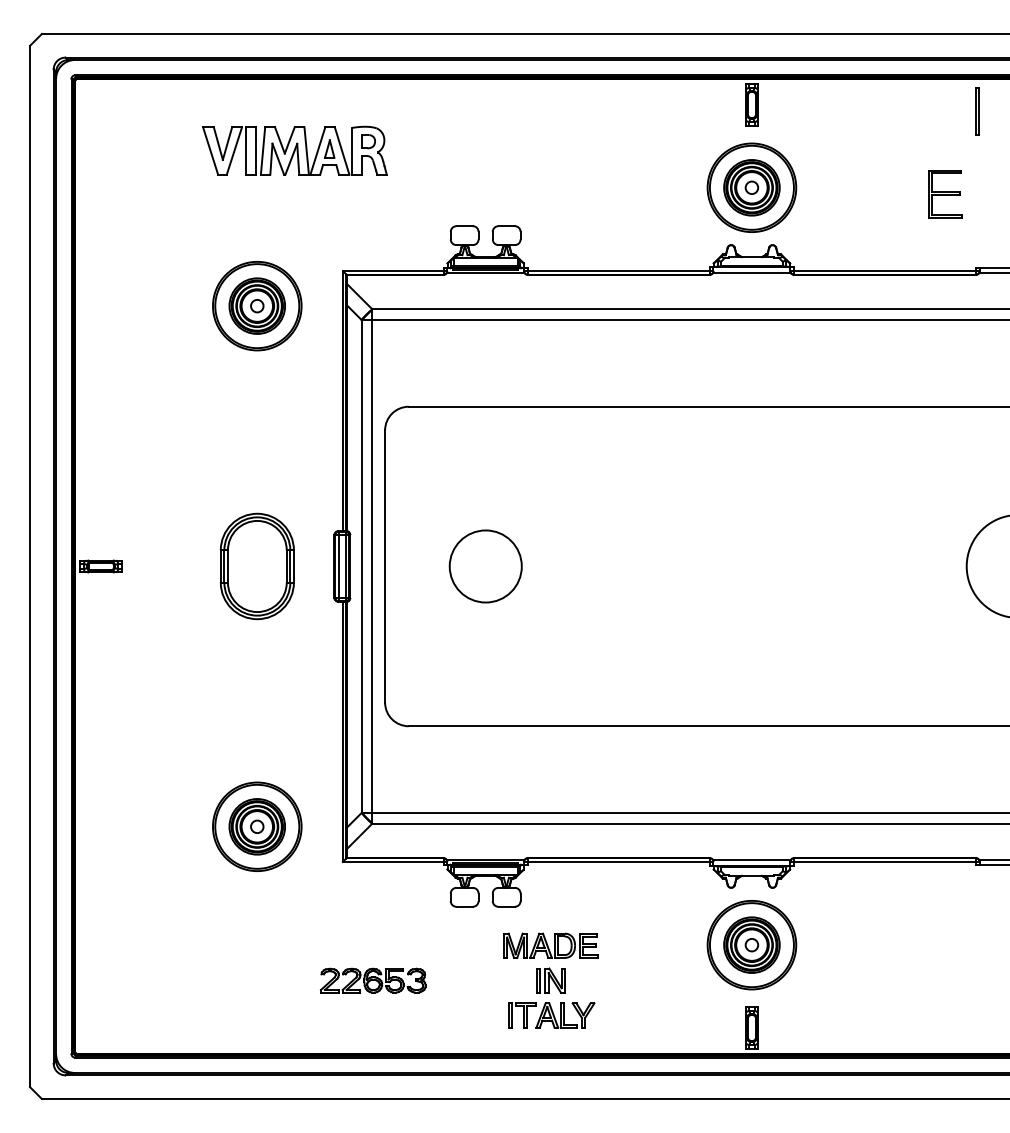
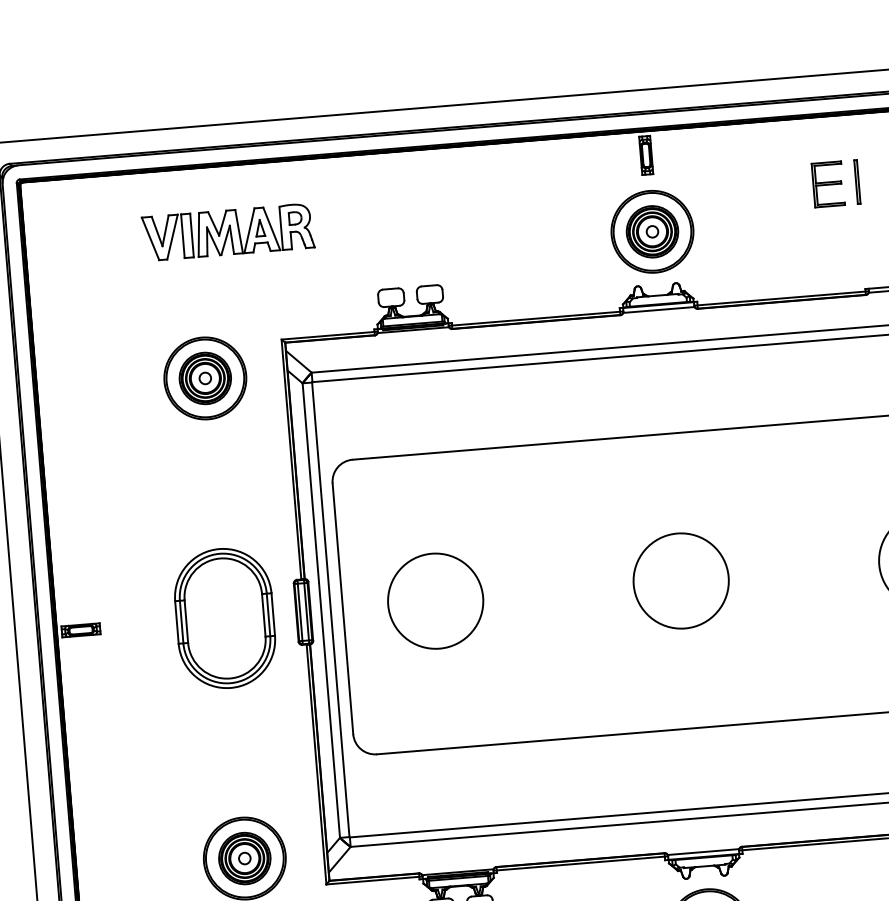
line: (976, 111) -> (856, 182), moved
part: (945, 194) -> (828, 184), moved
part: (257, 566) -> (225, 618), size x1.43
circle: (485, 566) -> (435, 601), size x1.43
circle: (751, 566) -> (680, 581), added

